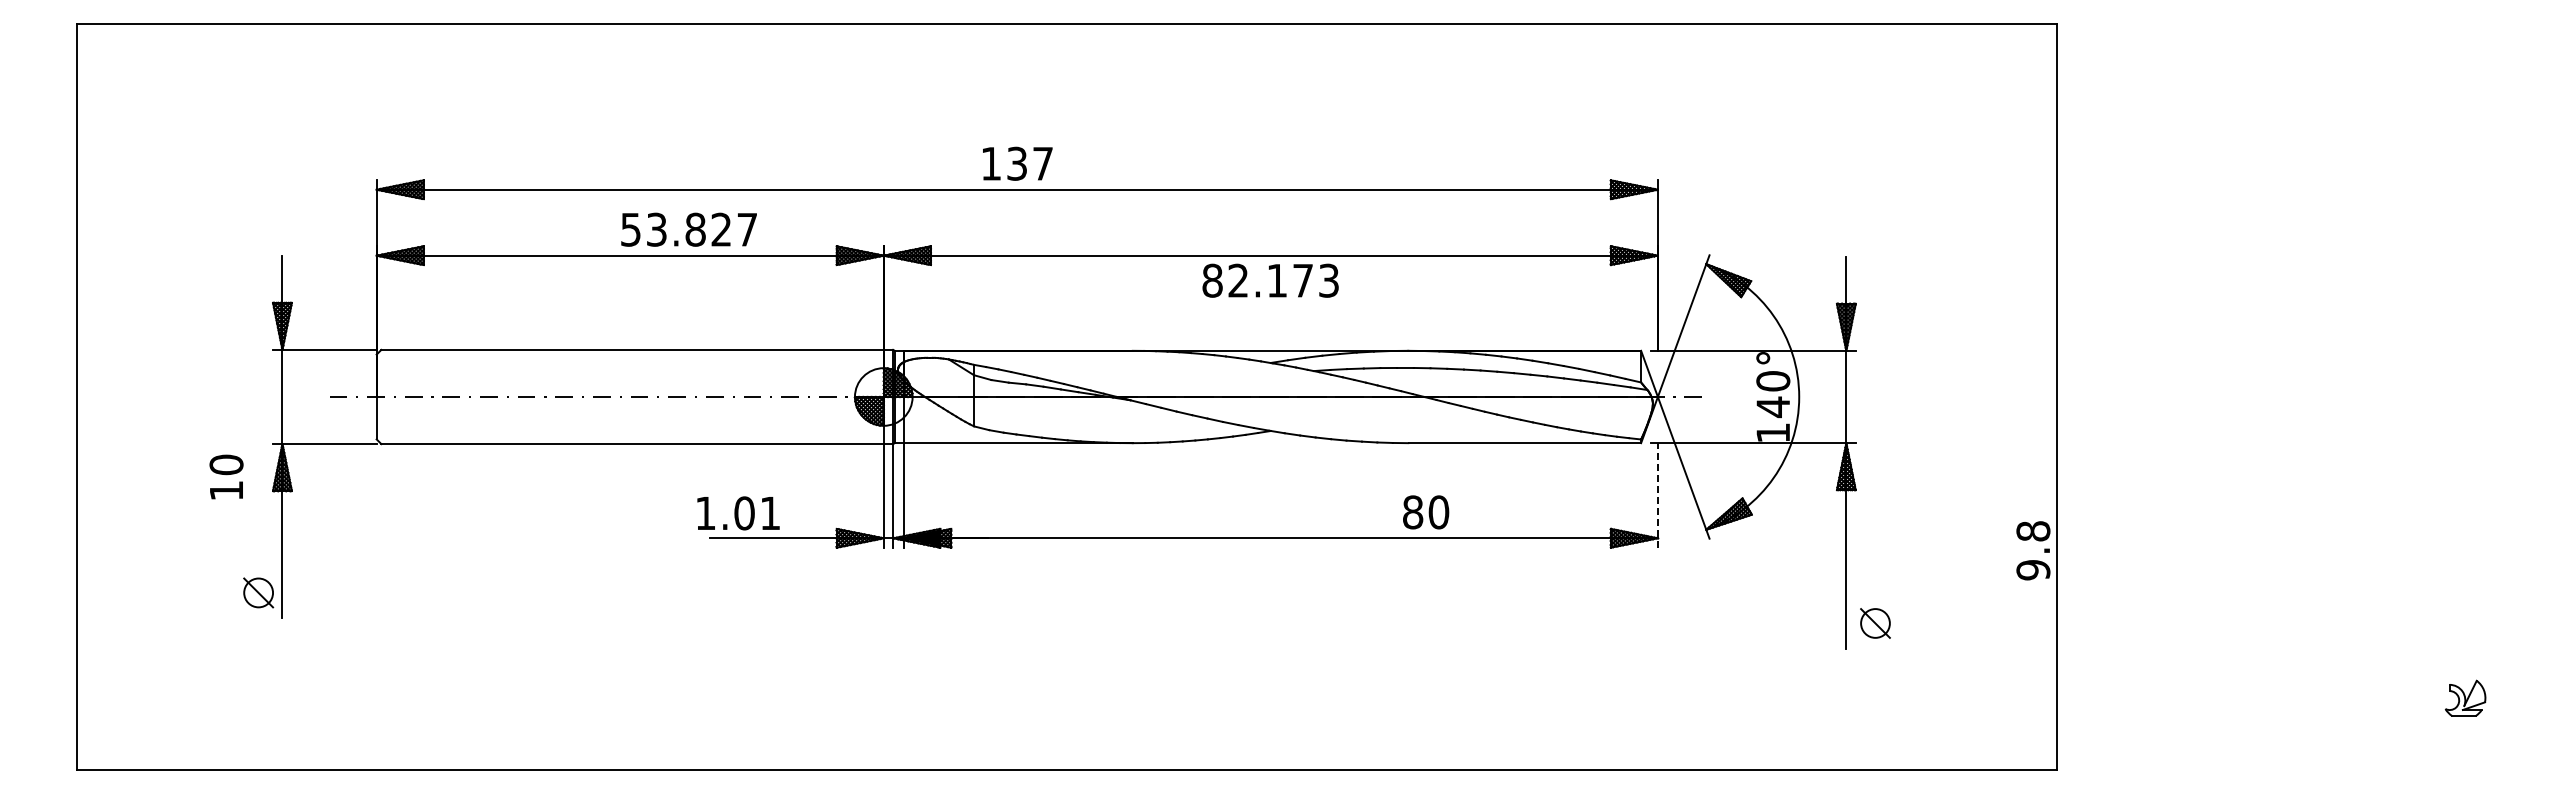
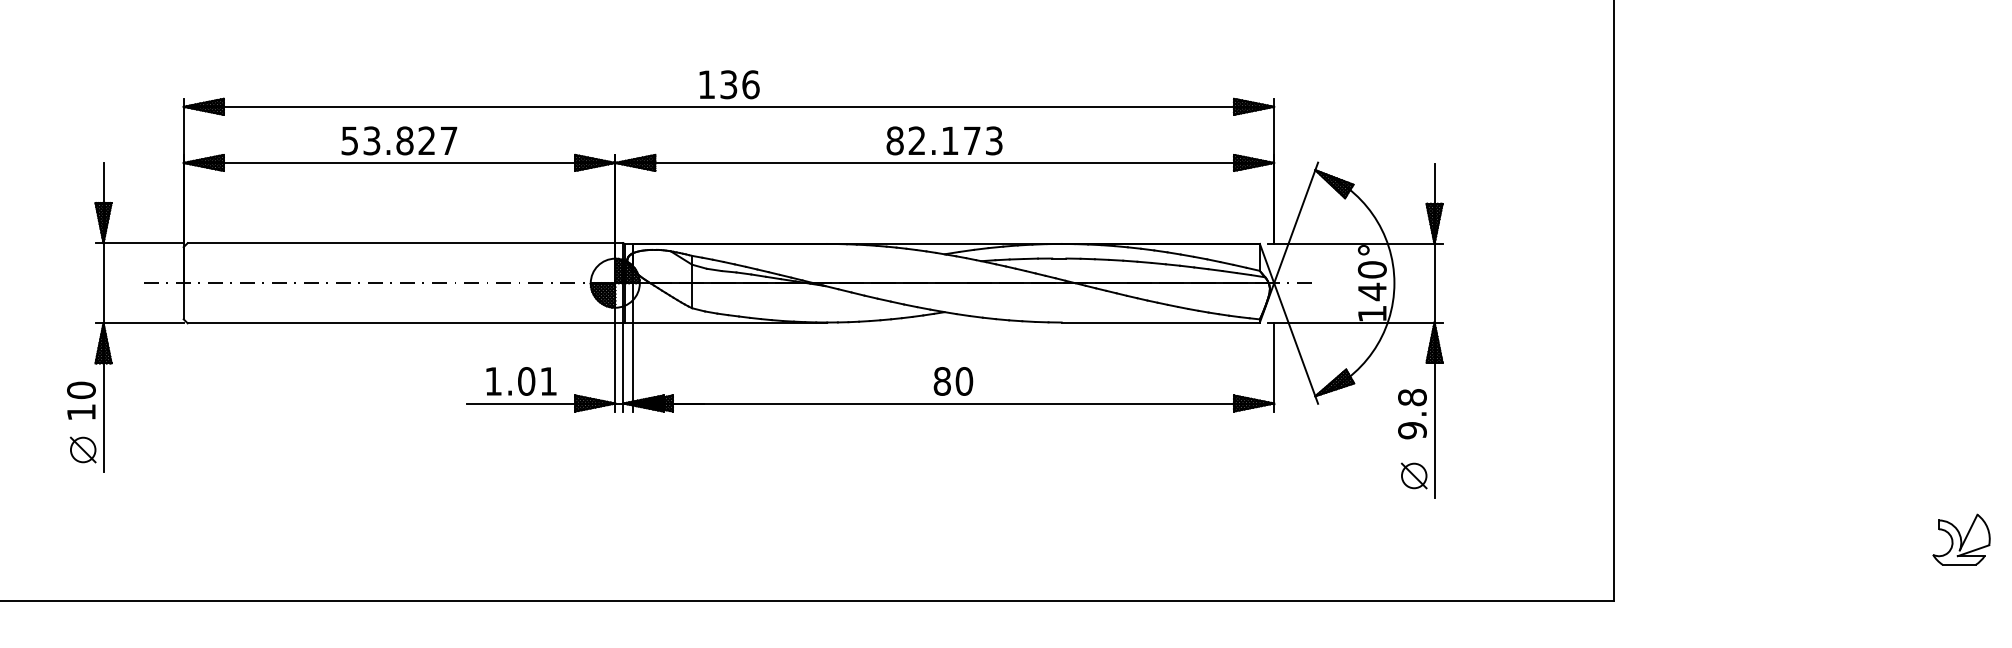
text: (1043, 163) -> (751, 84), 137 -> 136
text: (688, 229) -> (398, 140), moved
text: (1270, 280) -> (944, 140), moved
text: (226, 476) -> (81, 400), moved
line: (1657, 494) -> (1273, 366), dashed -> solid
text: (1426, 512) -> (953, 381), moved
text: (738, 513) -> (521, 381), moved
text: (2033, 550) -> (1412, 413), moved
part: (1875, 623) -> (1414, 476), moved
part: (2465, 698) -> (1961, 539), size x1.67

